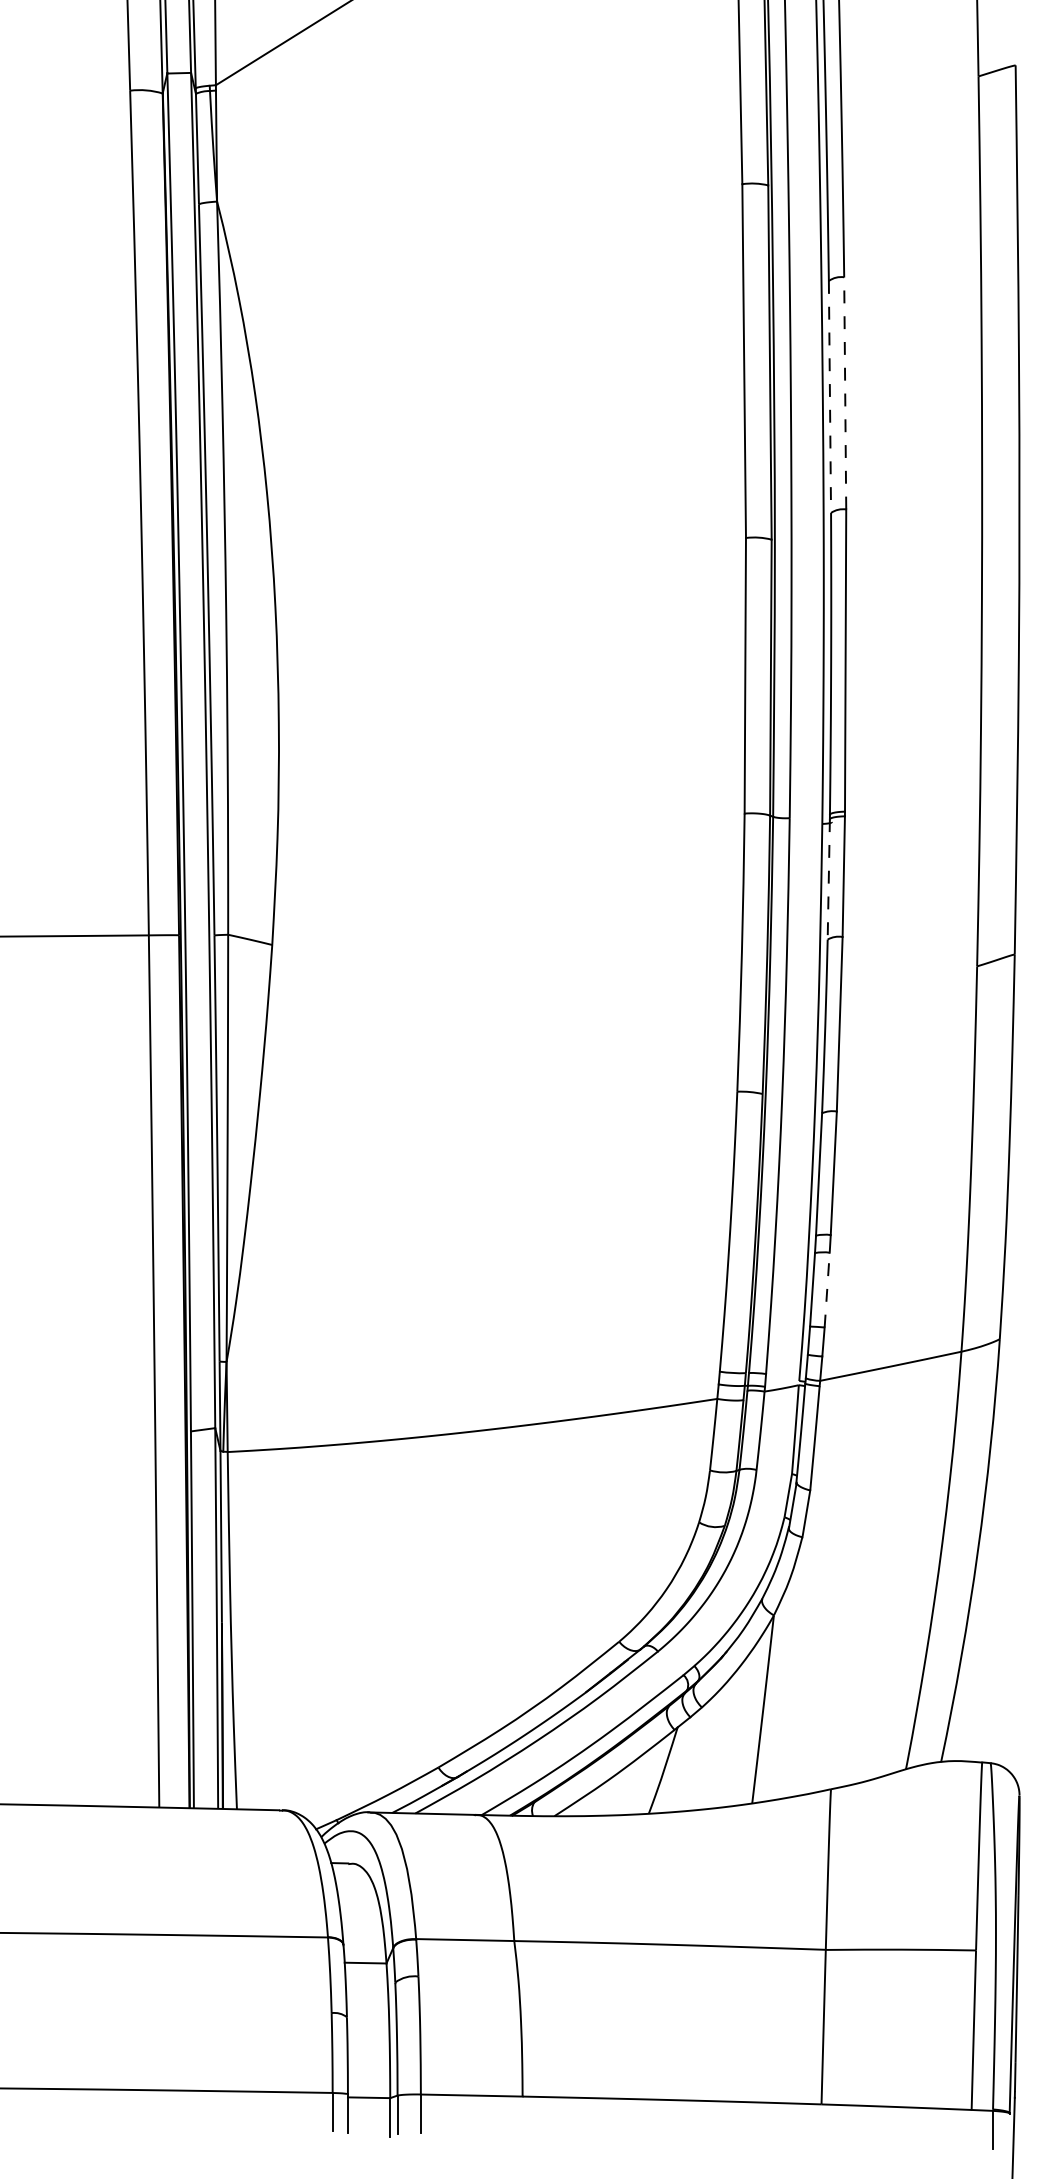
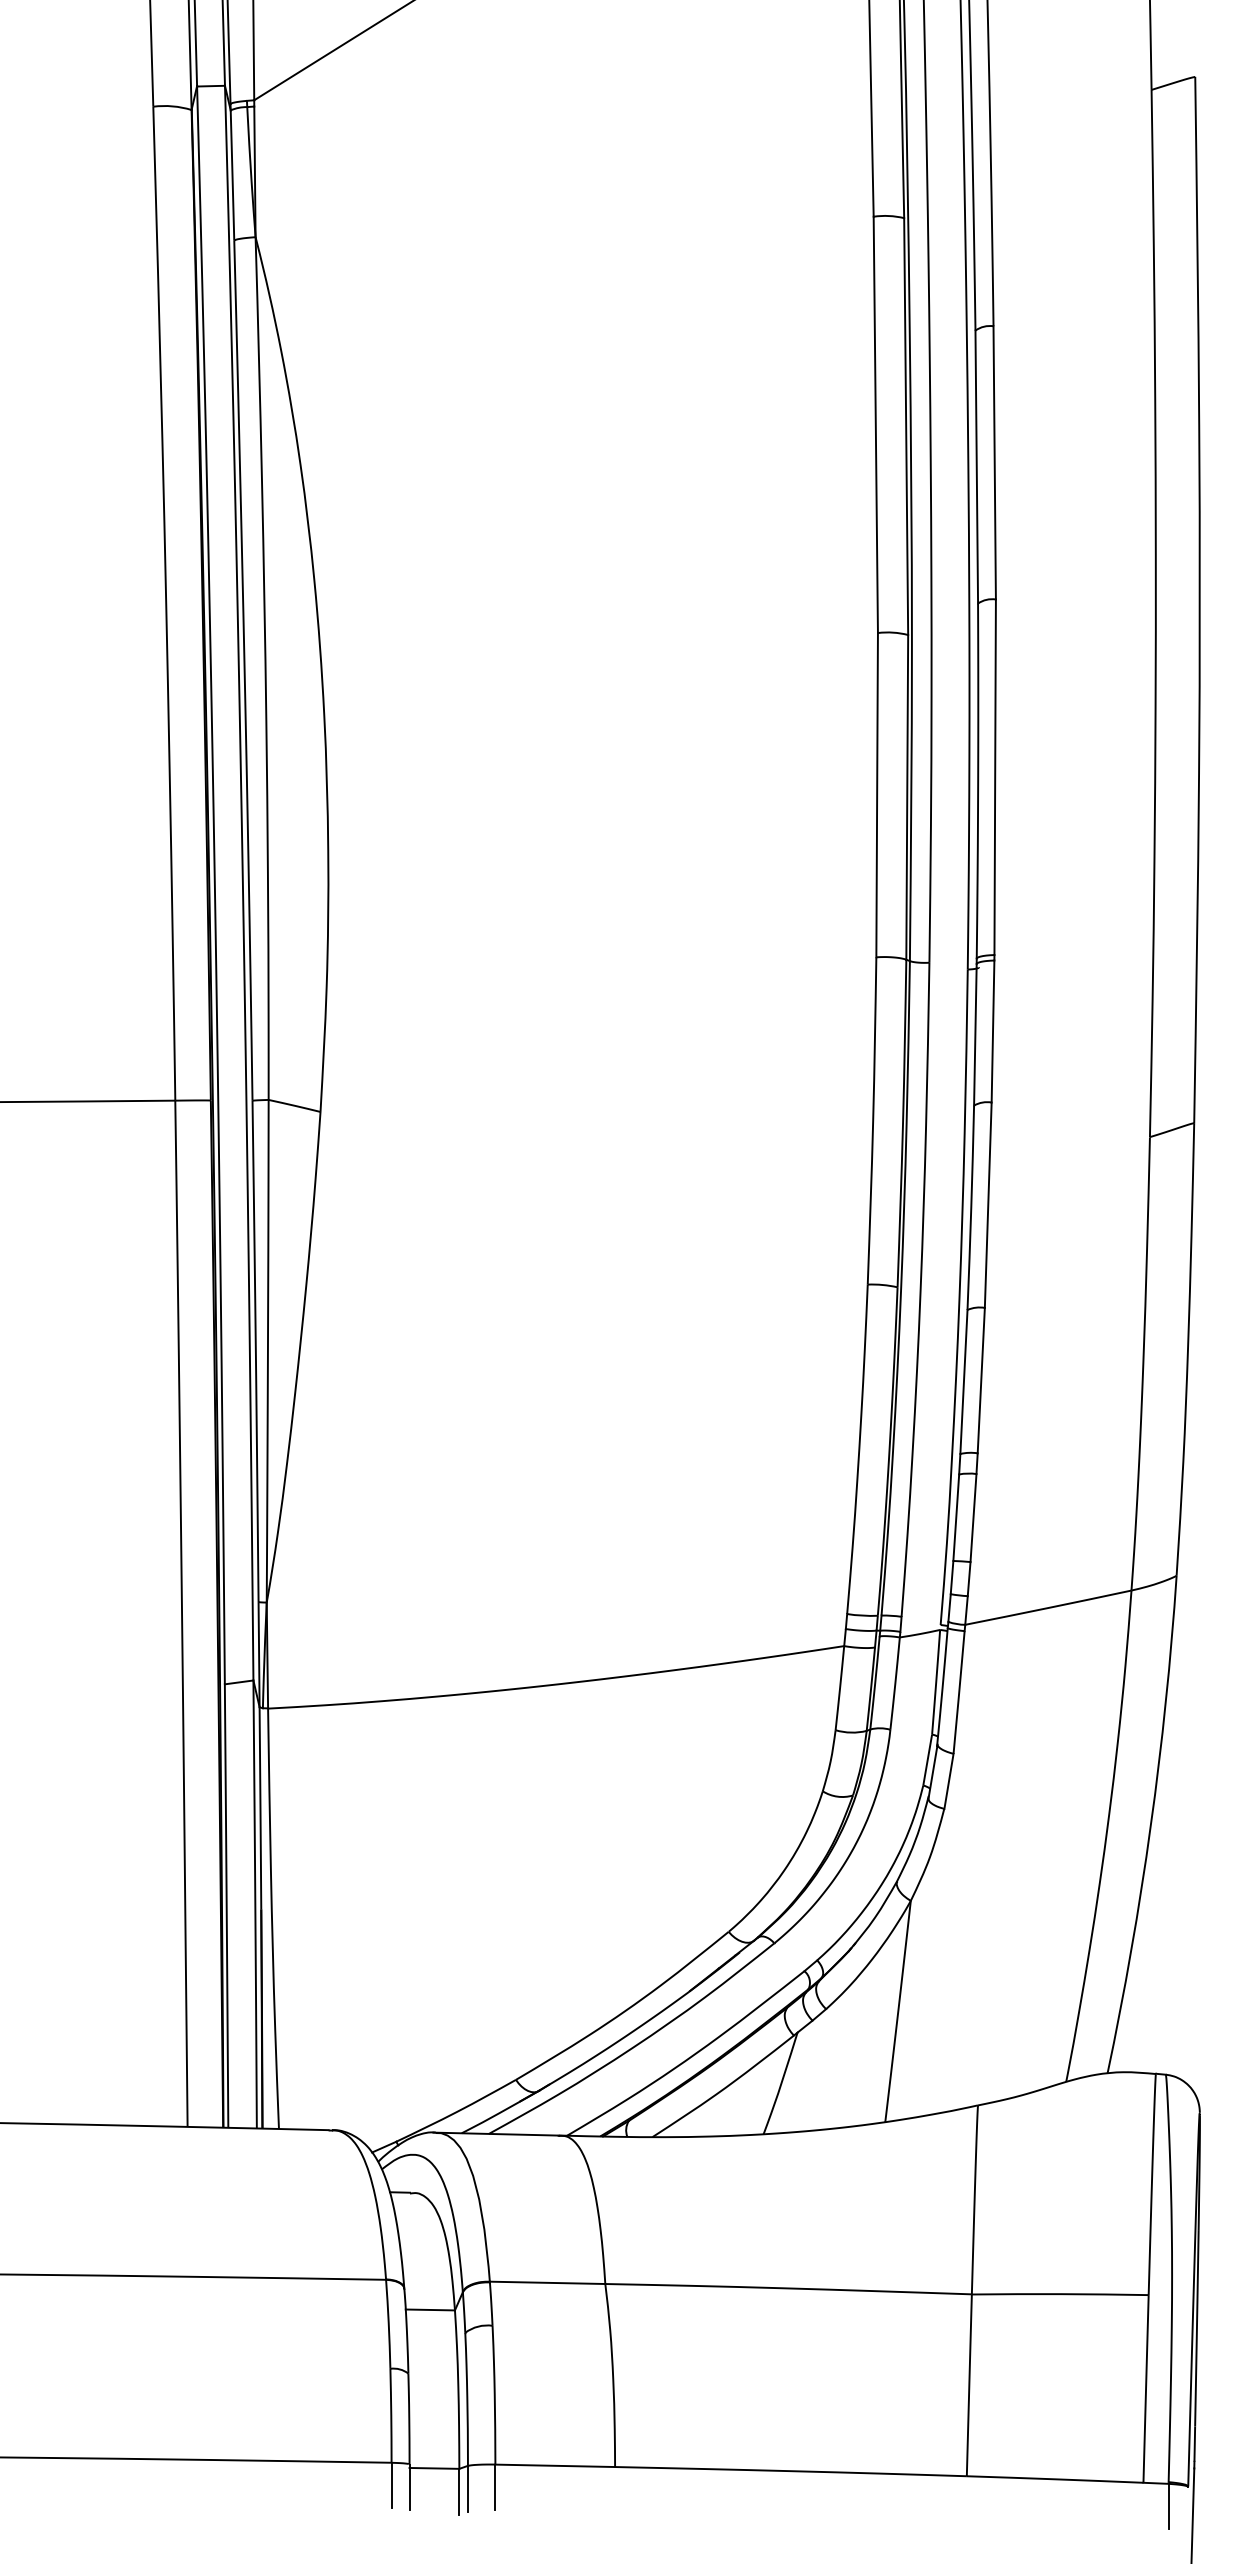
line: (845, 392) -> (995, 461), dashed -> solid
line: (829, 396) -> (976, 466), dashed -> solid
line: (828, 879) -> (975, 1034), dashed -> solid
line: (827, 1289) -> (973, 1517), dashed -> solid

